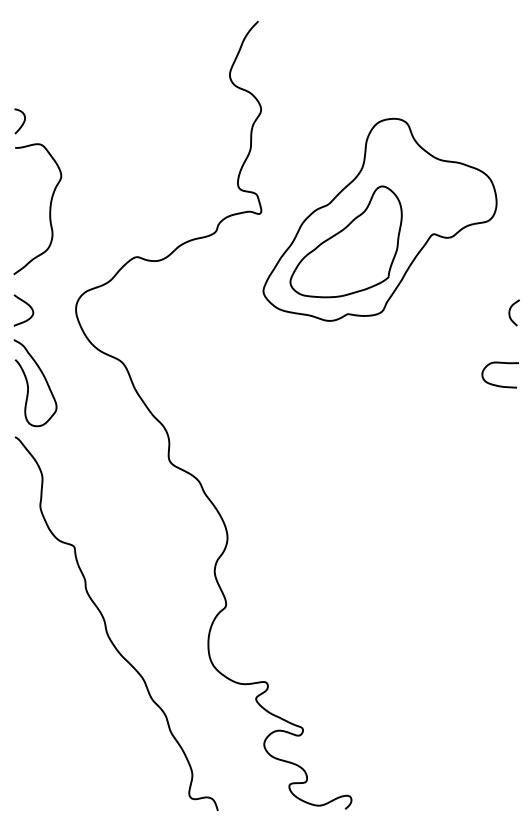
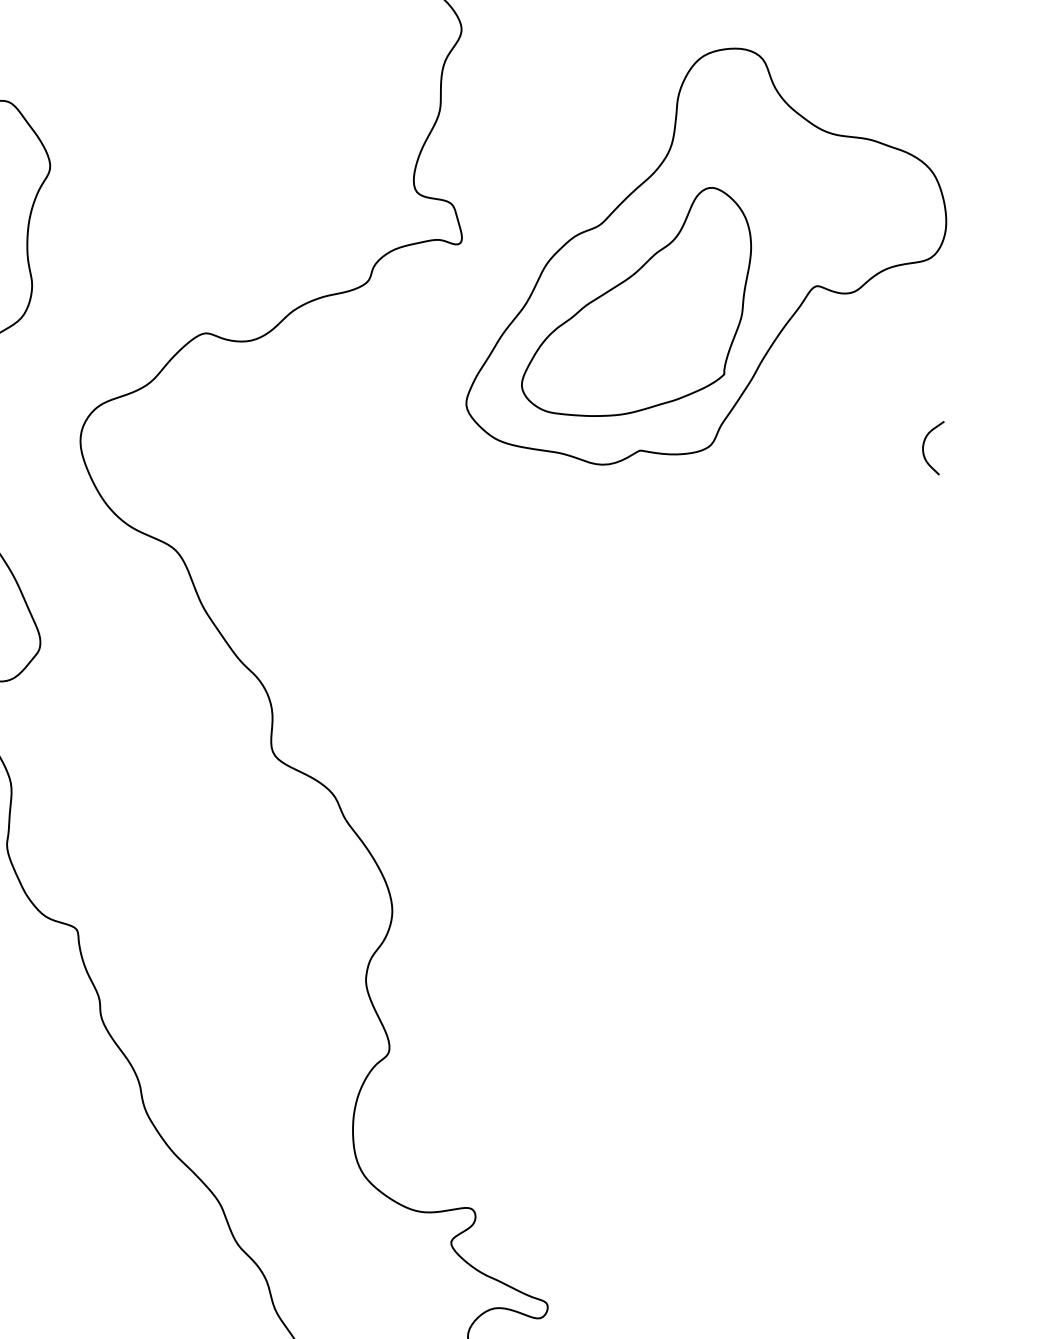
curve: (510, 312) -> (925, 447), moved
curve: (496, 384) -> (946, 595), removed

